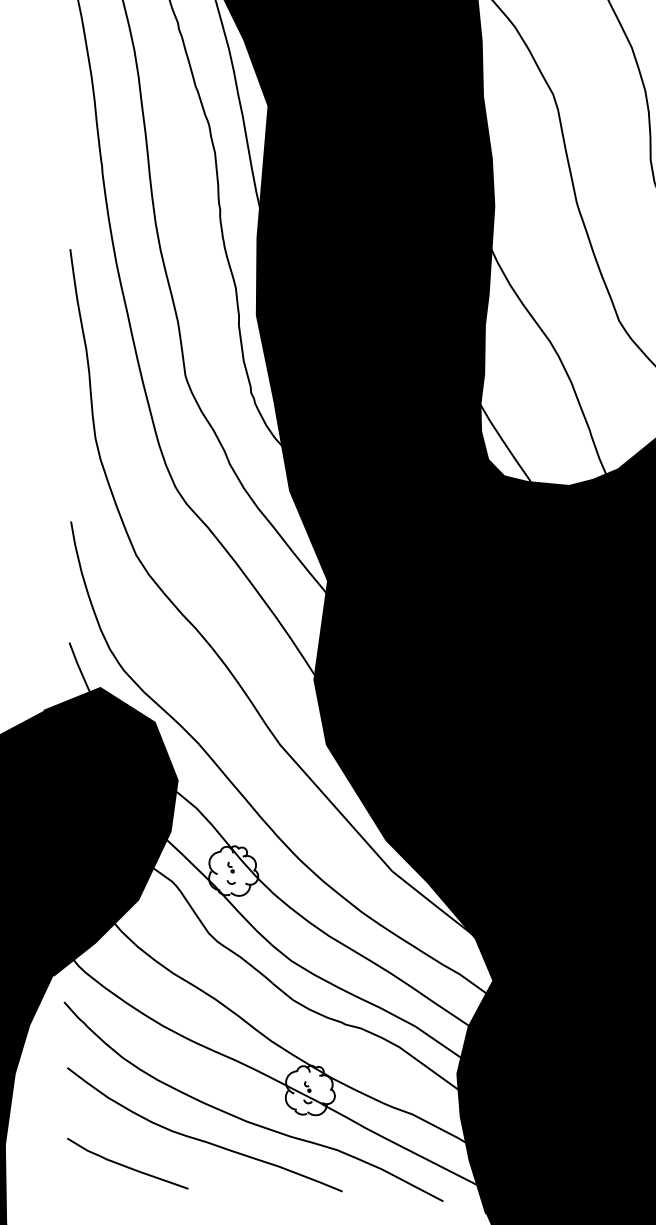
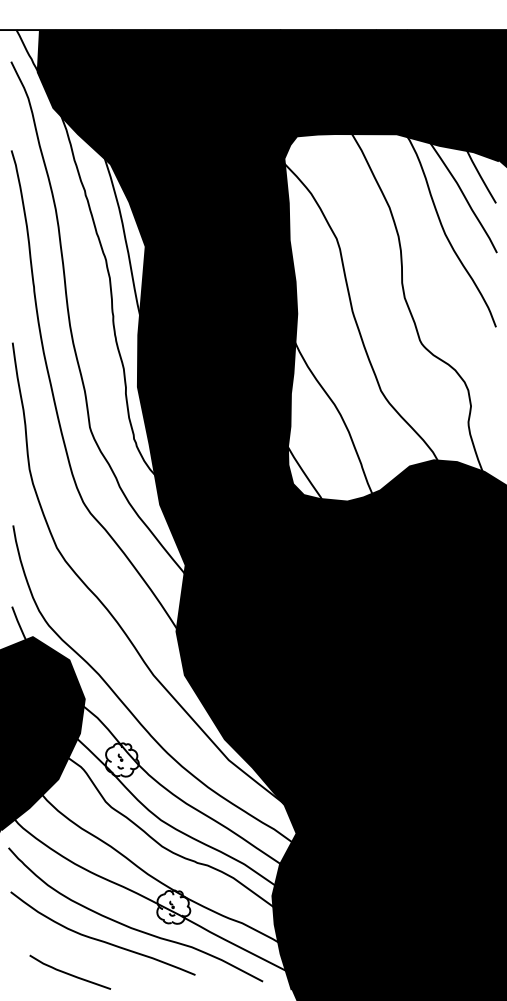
curve: (128, 1165) -> (70, 973), moved

